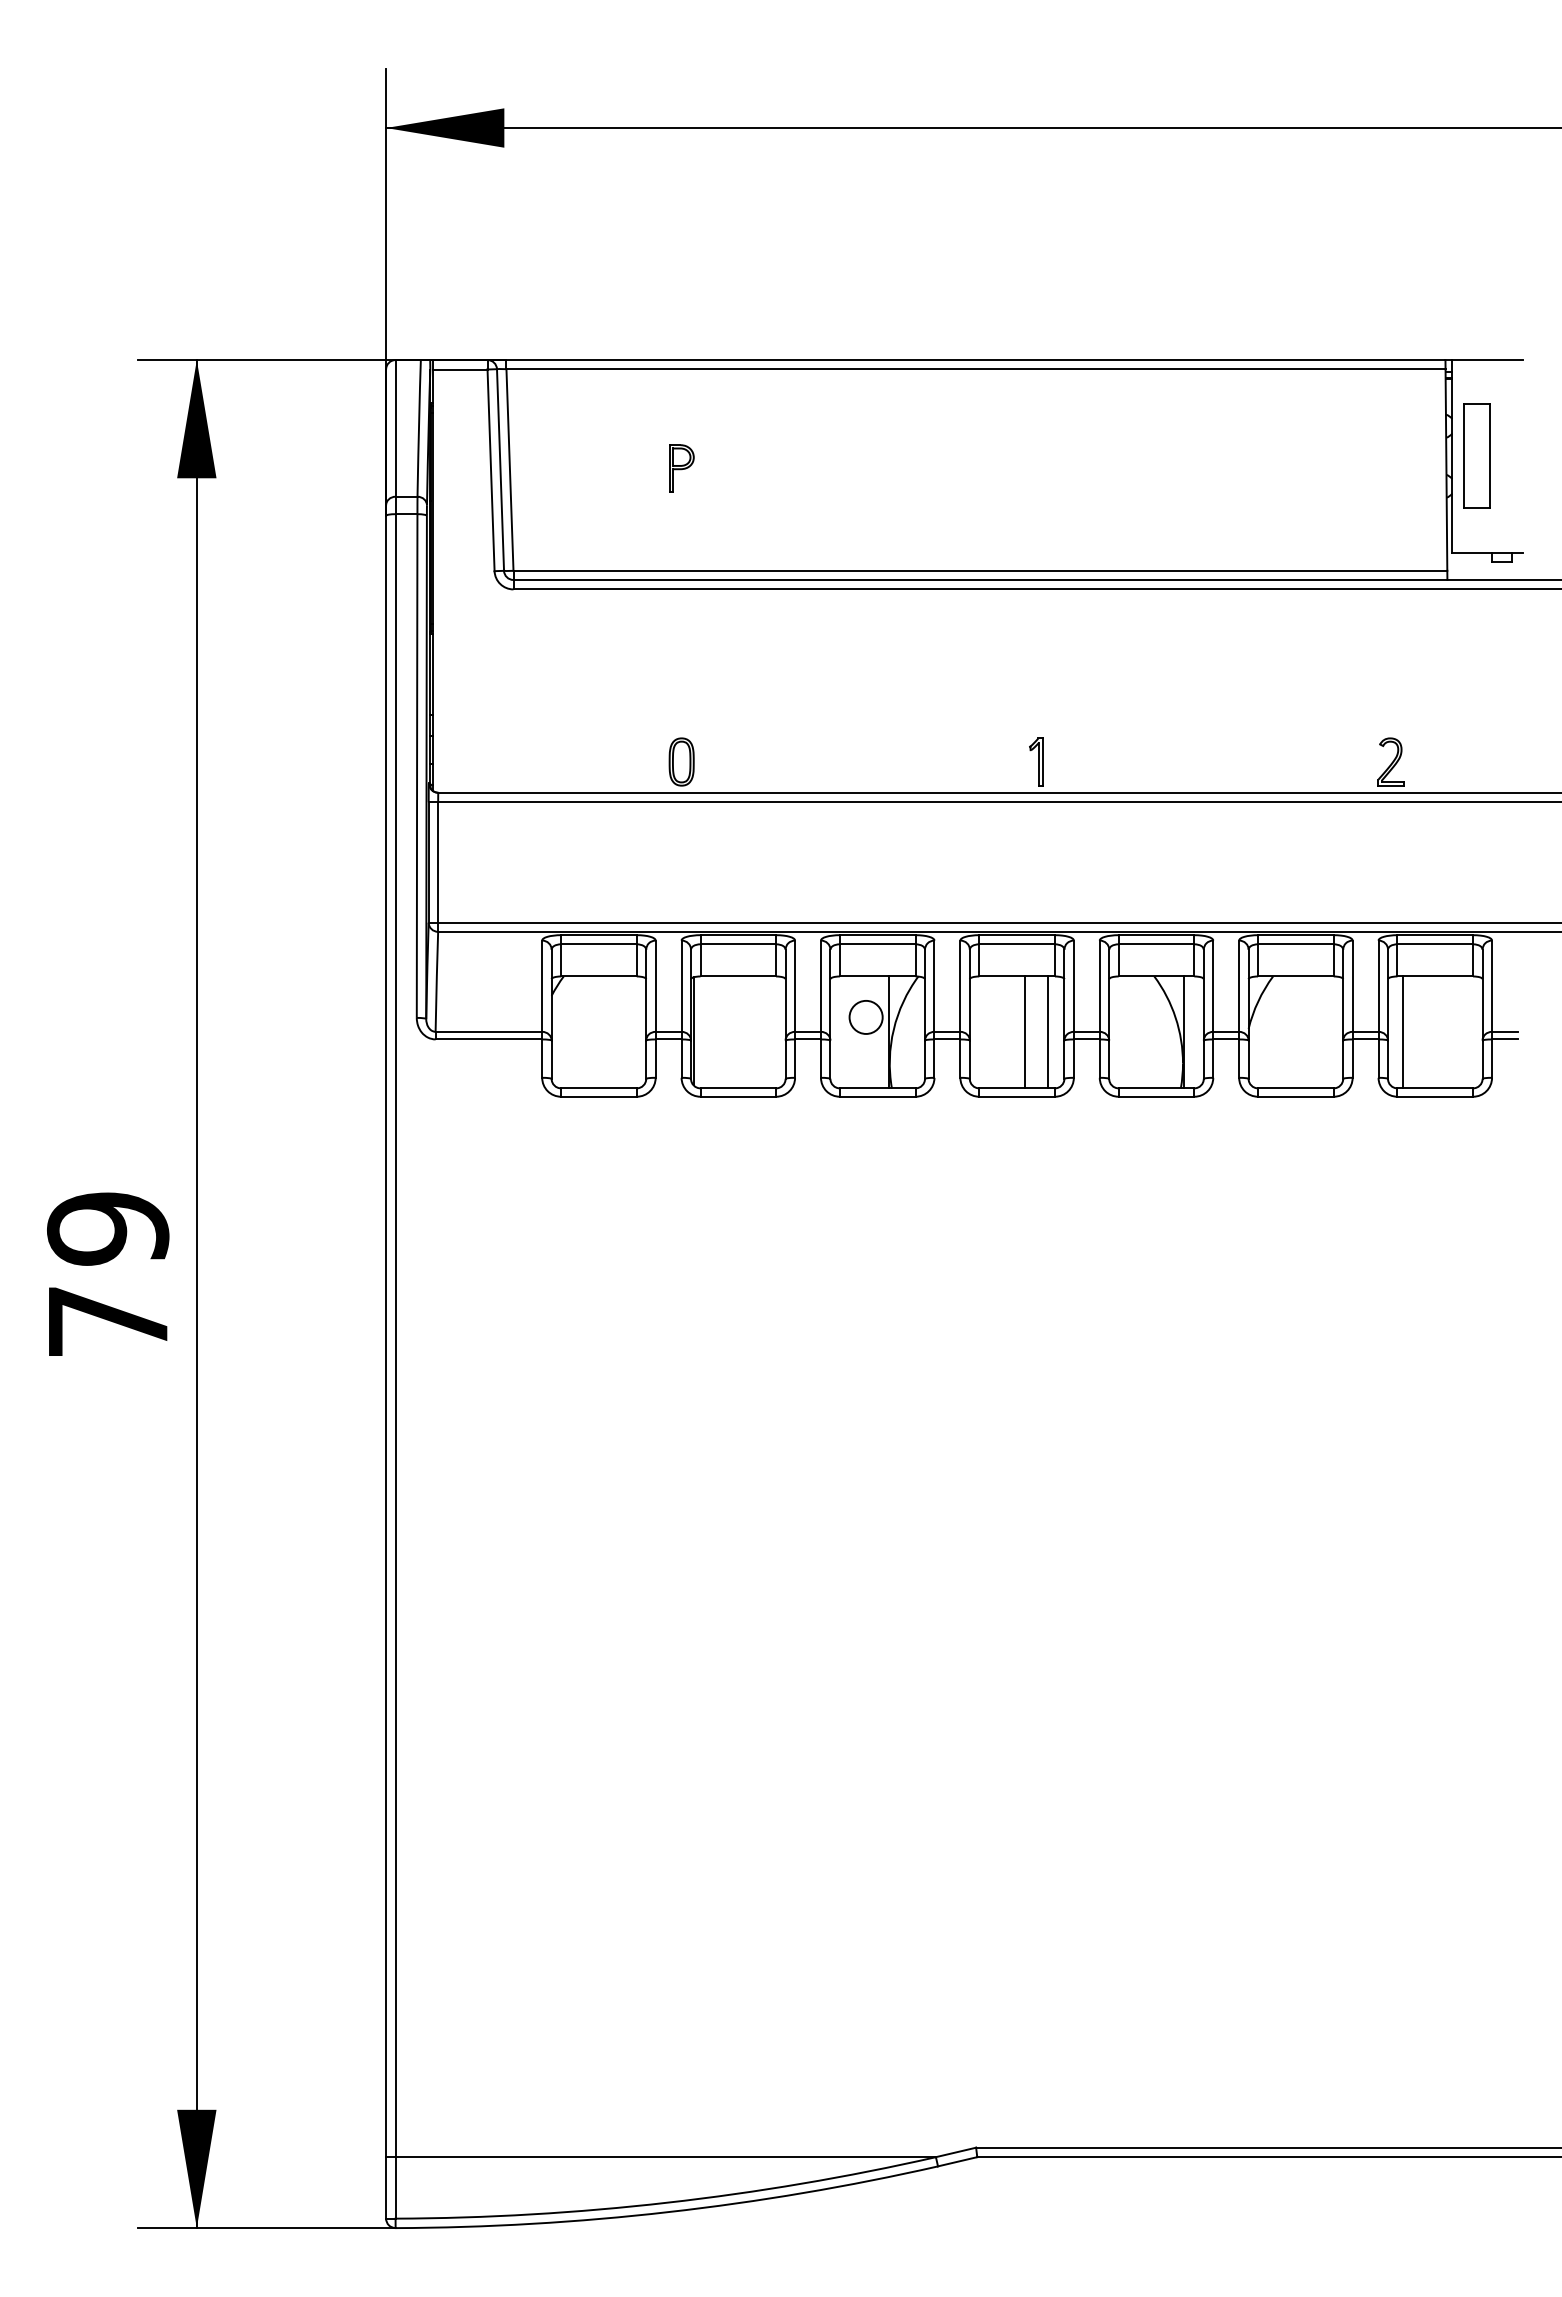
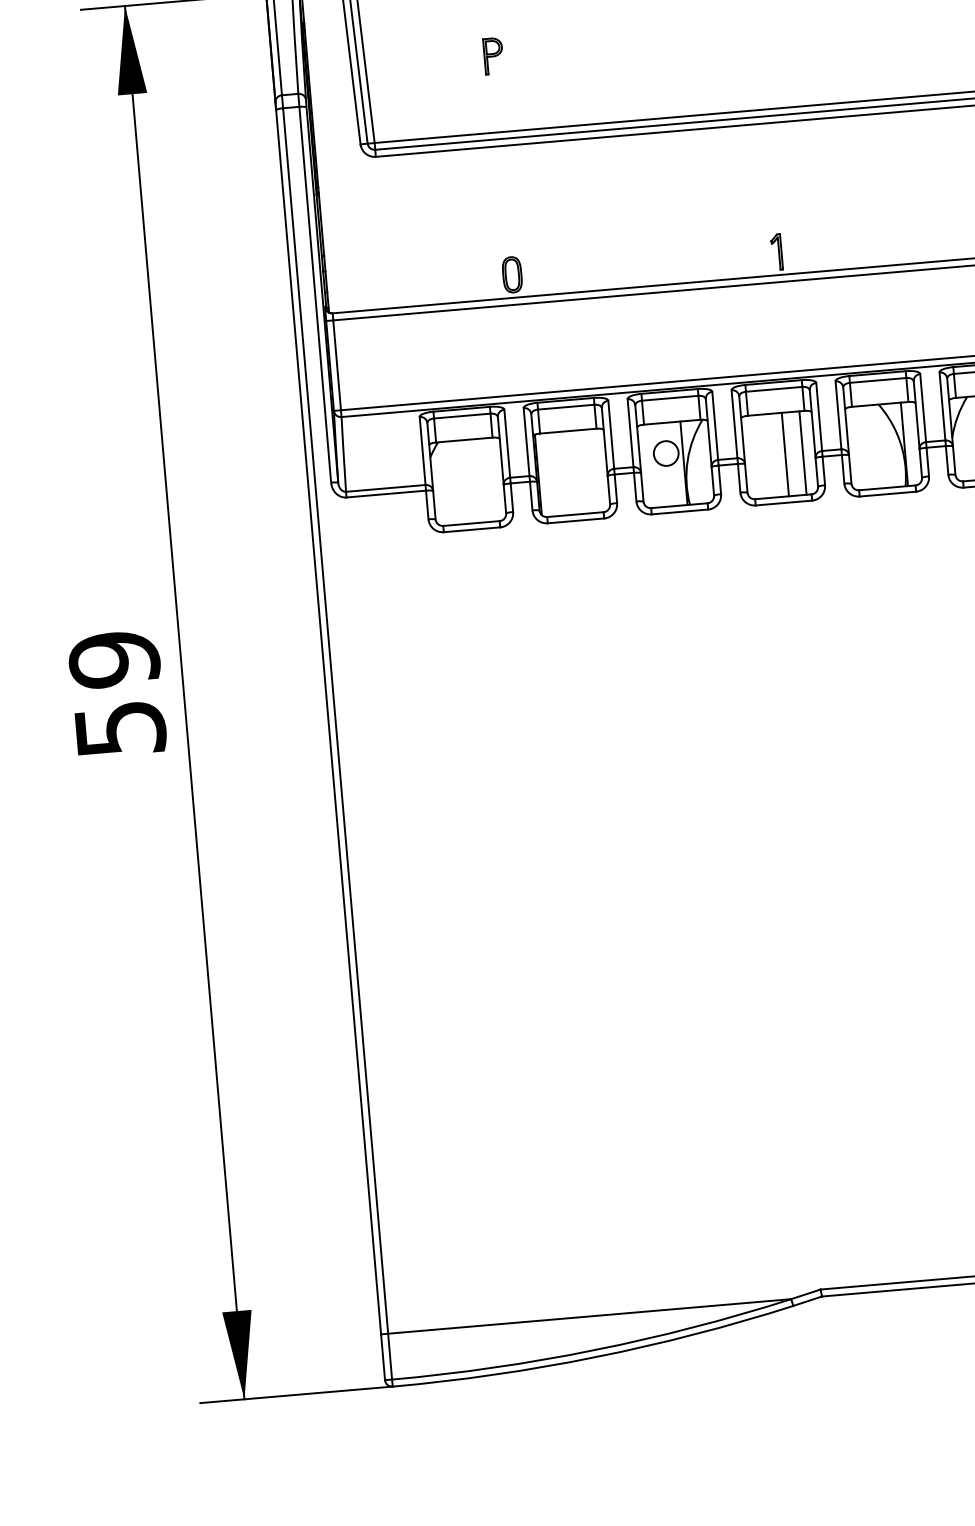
text: (109, 1321) -> (121, 728), 79 -> 59

